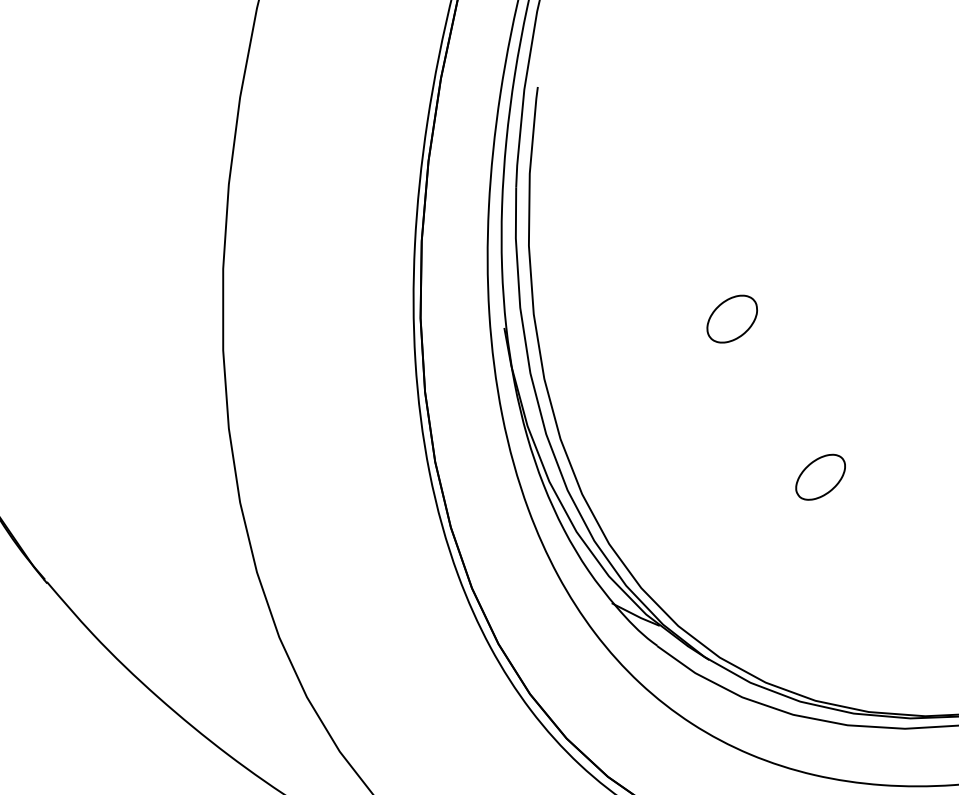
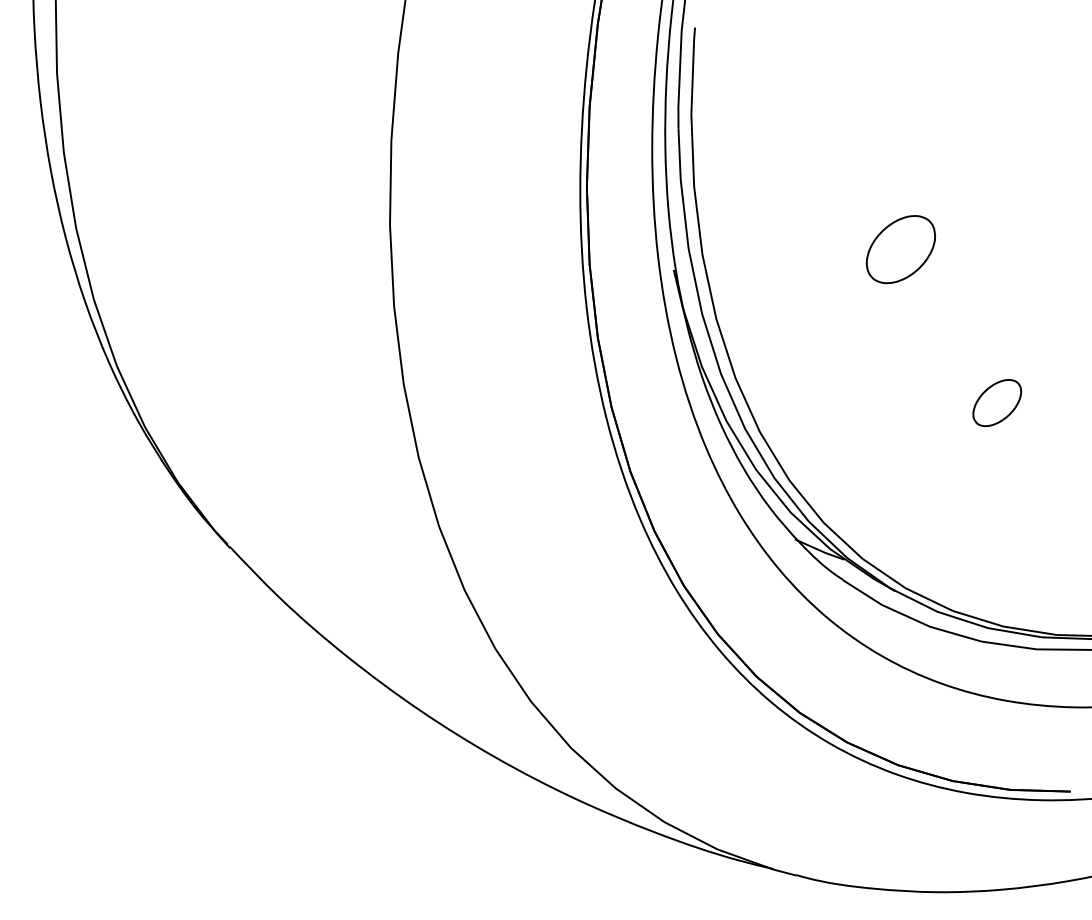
part: (731, 319) -> (900, 249), size x1.4

